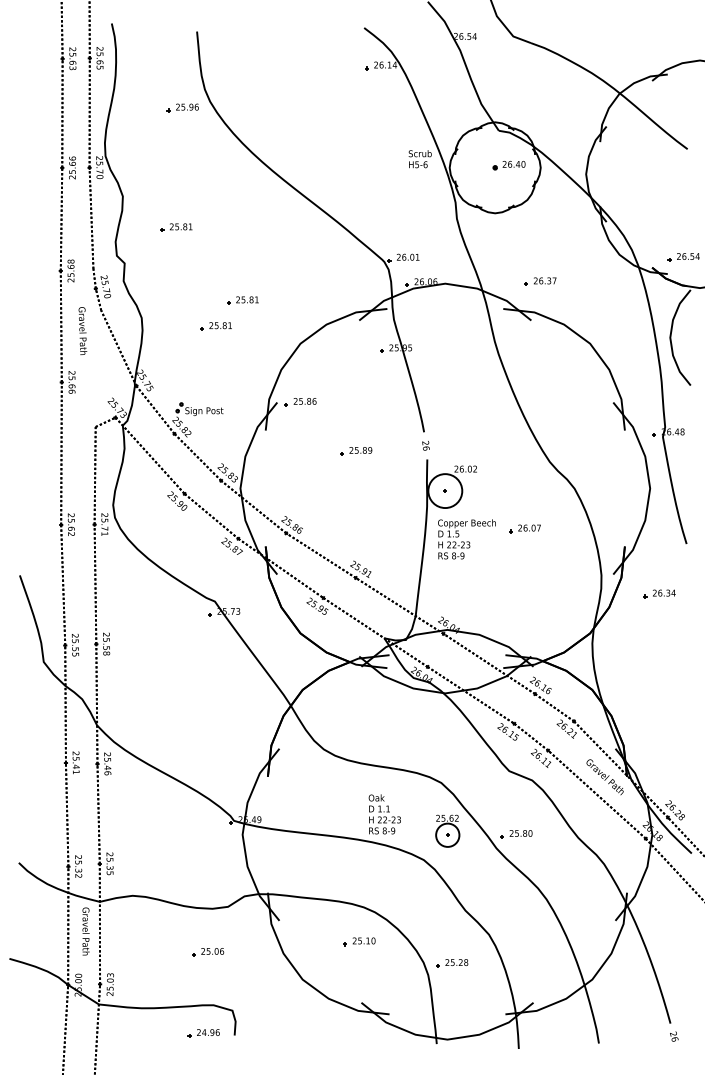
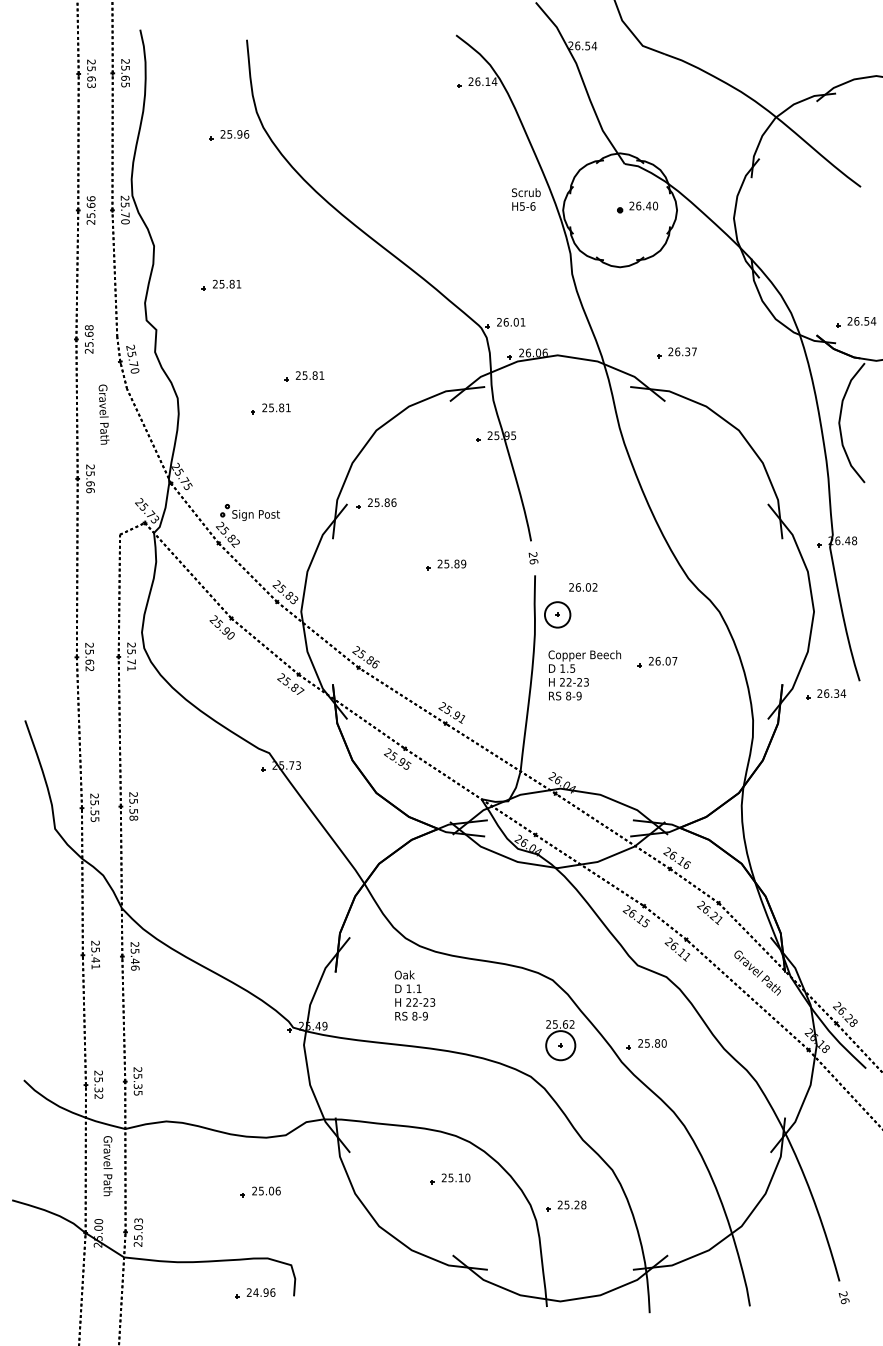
circle: (445, 490) -> (557, 614), size x0.6
part: (660, 593) -> (826, 694), moved
text: (384, 814) -> (414, 995), moved

